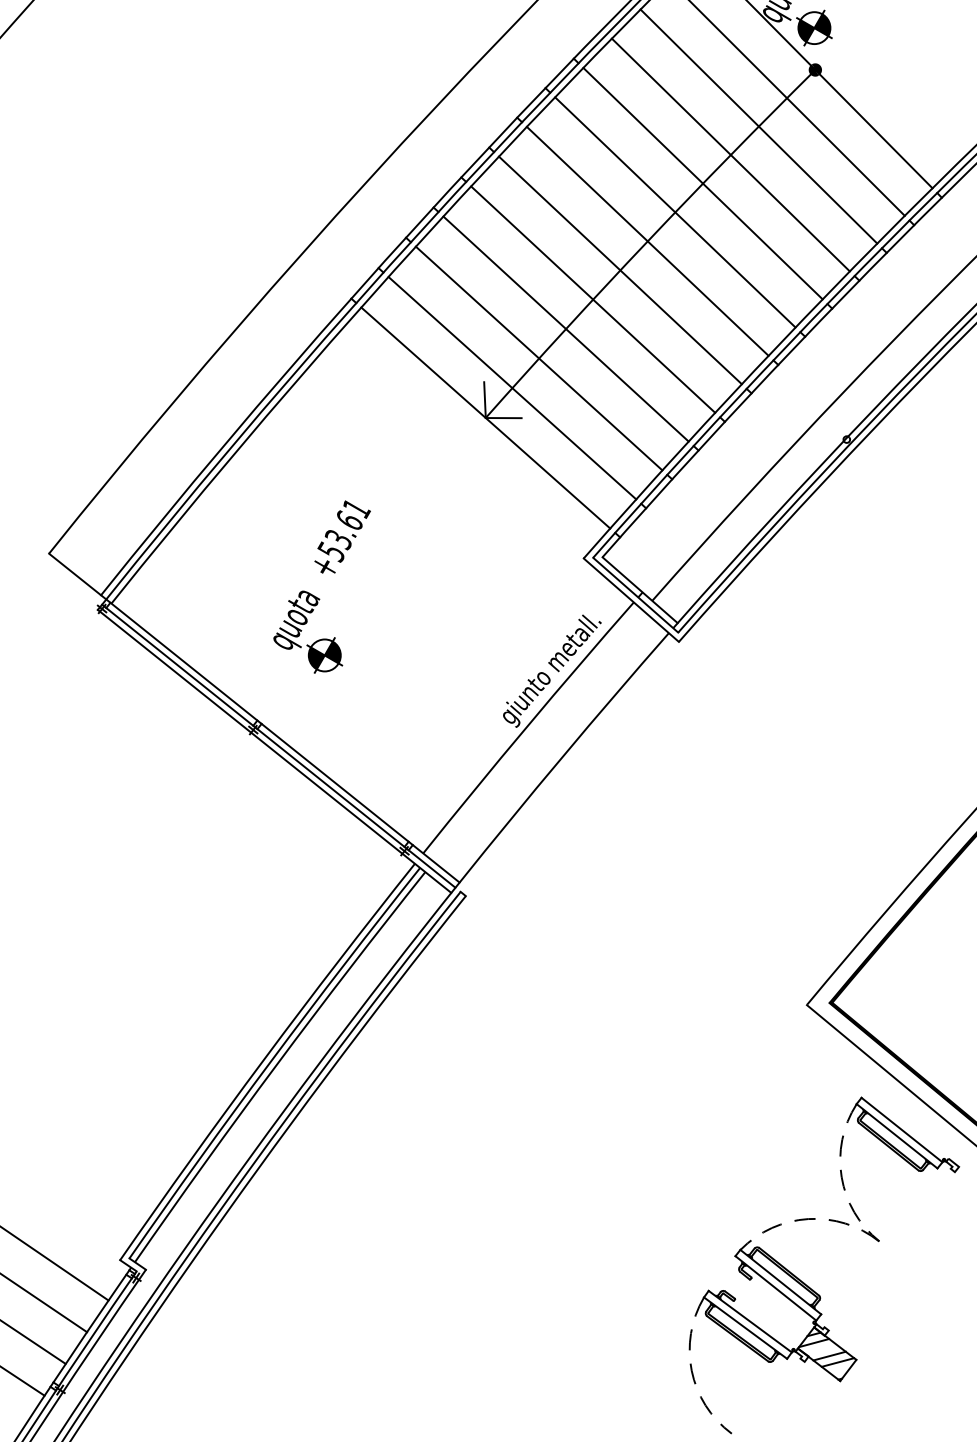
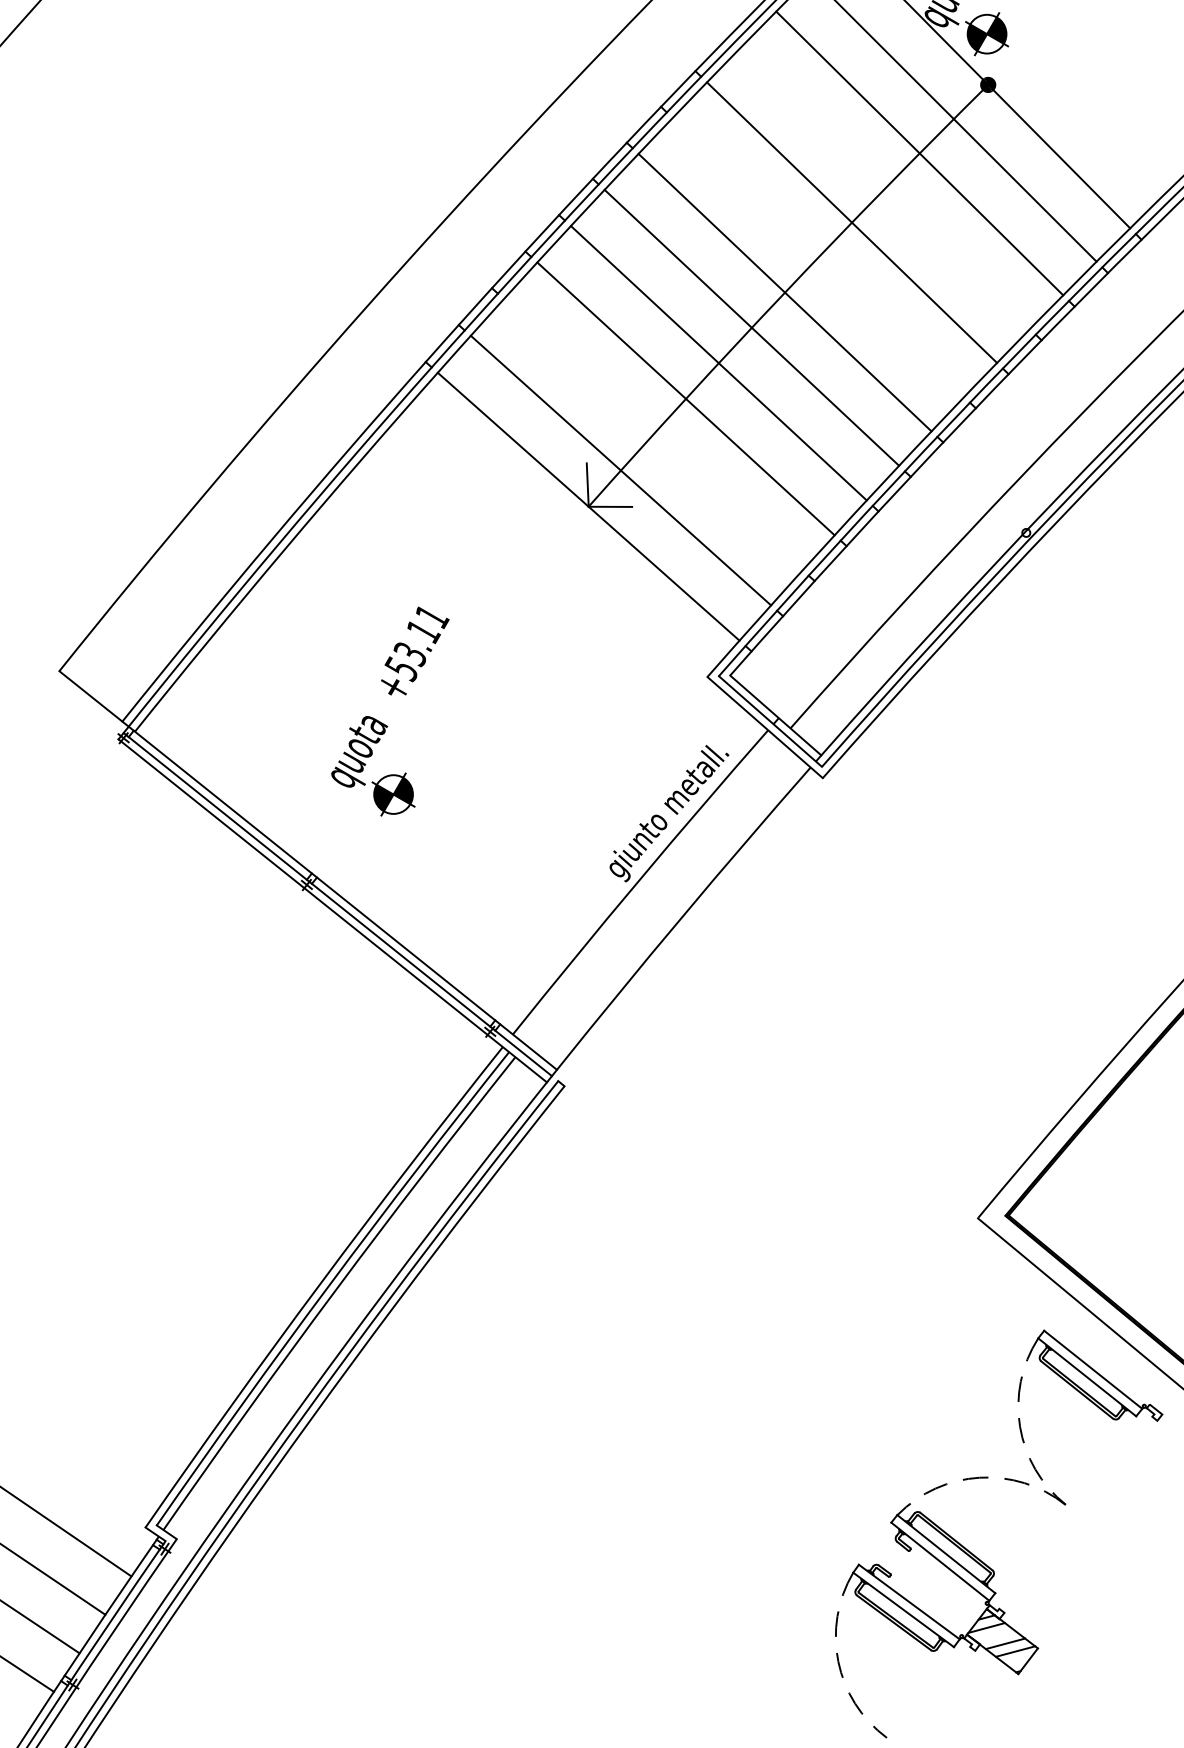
line: (730, 154) -> (885, 187), removed
line: (675, 212) -> (818, 257), removed
line: (538, 358) -> (652, 434), removed
text: (349, 520) -> (423, 630), +53.61 -> +53.11

